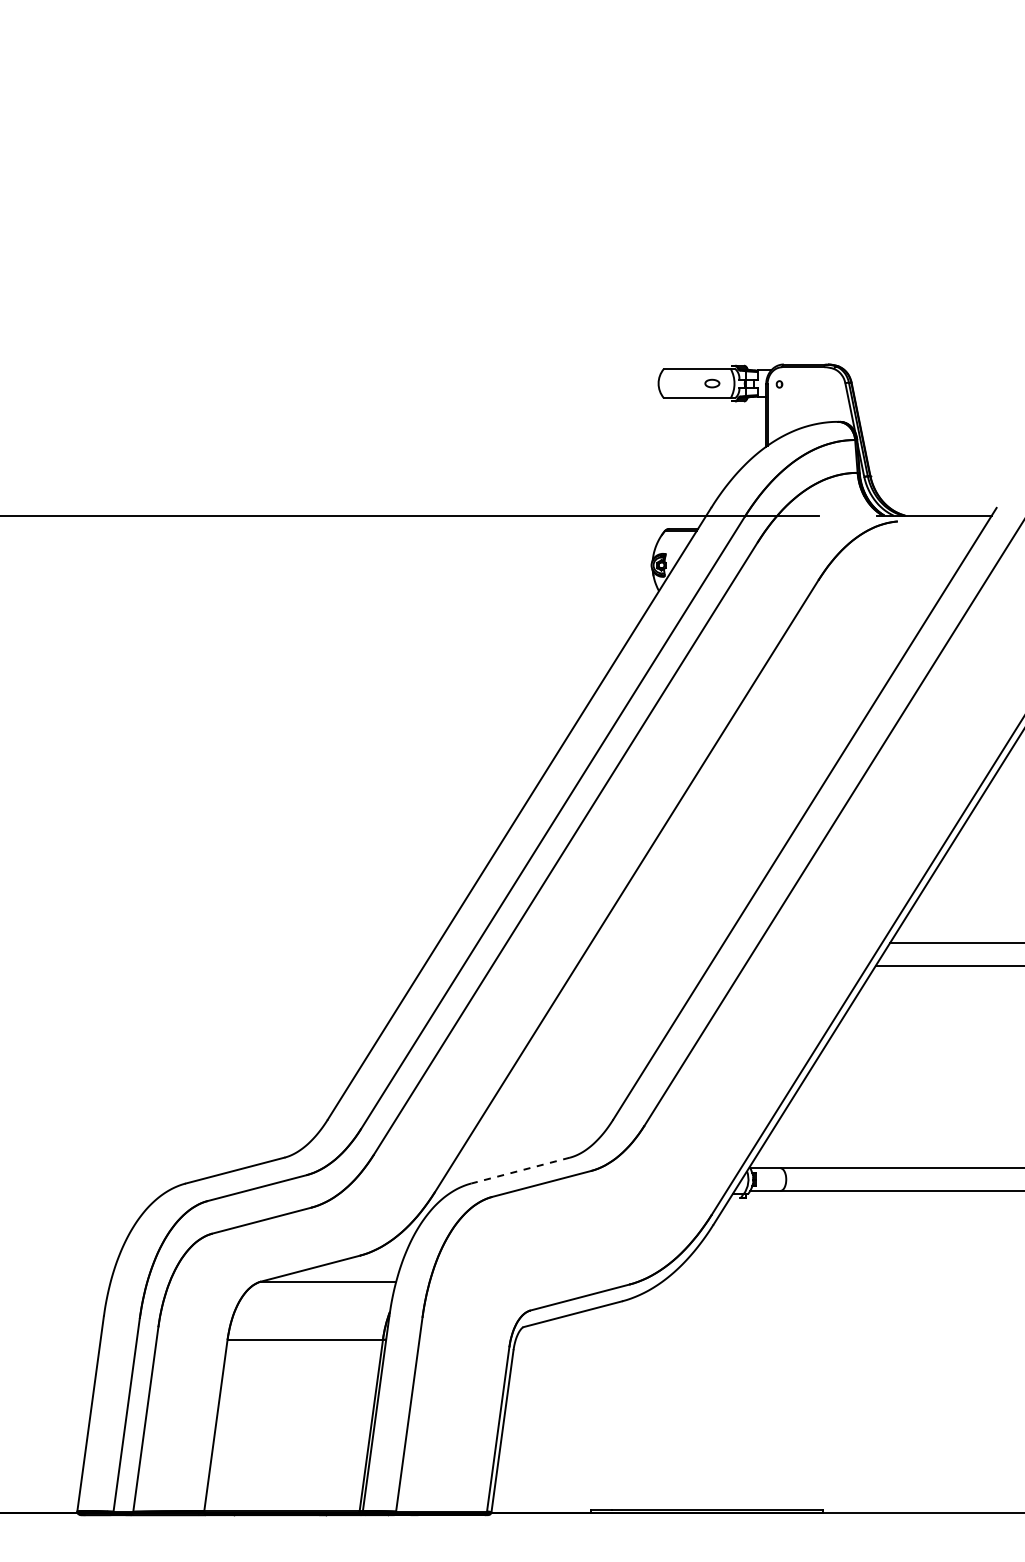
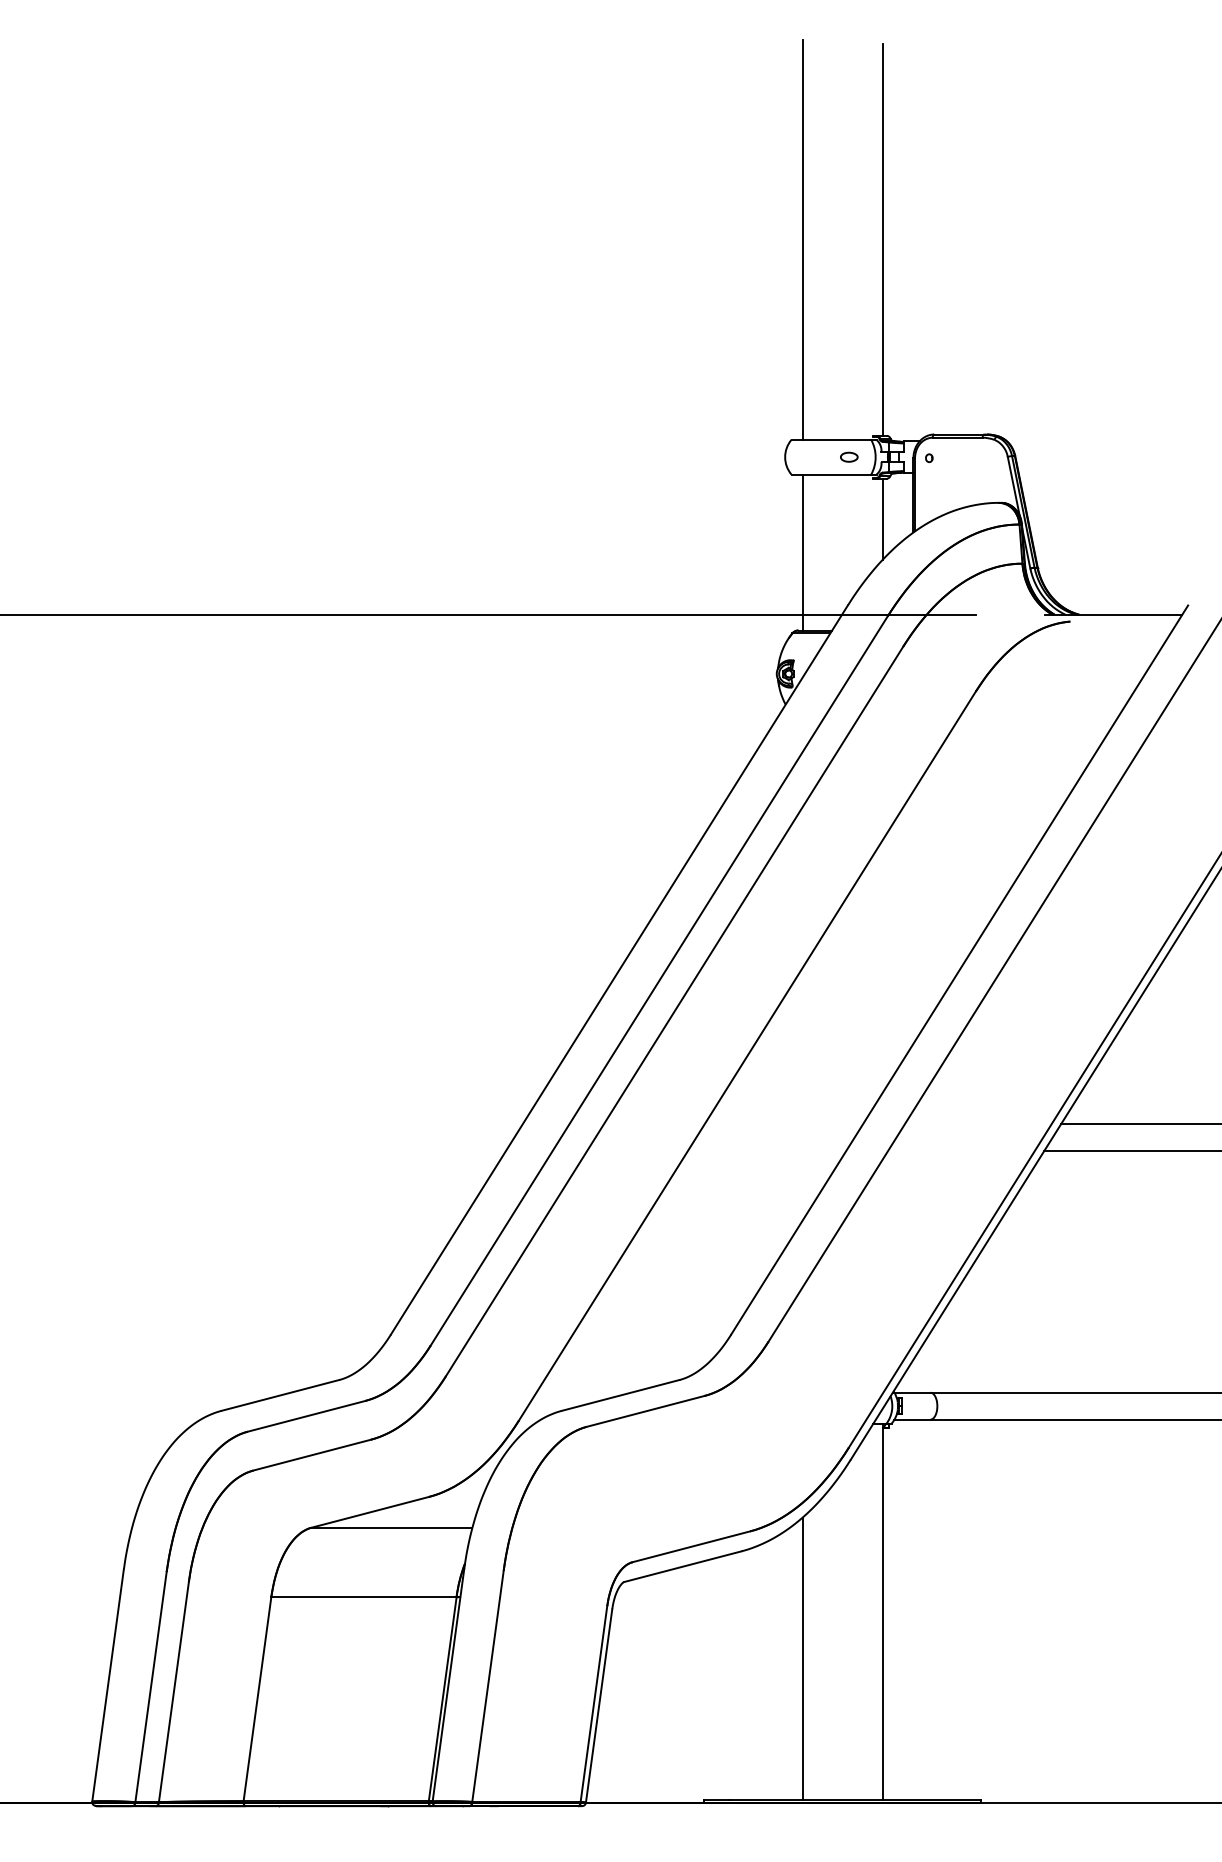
line: (673, 200) -> (802, 238), added
line: (740, 201) -> (882, 240), added
line: (740, 435) -> (882, 519), added
line: (673, 463) -> (802, 552), added
line: (520, 1170) -> (620, 1395), dashed -> solid
line: (740, 1351) -> (882, 1611), added
line: (673, 1391) -> (802, 1658), added

